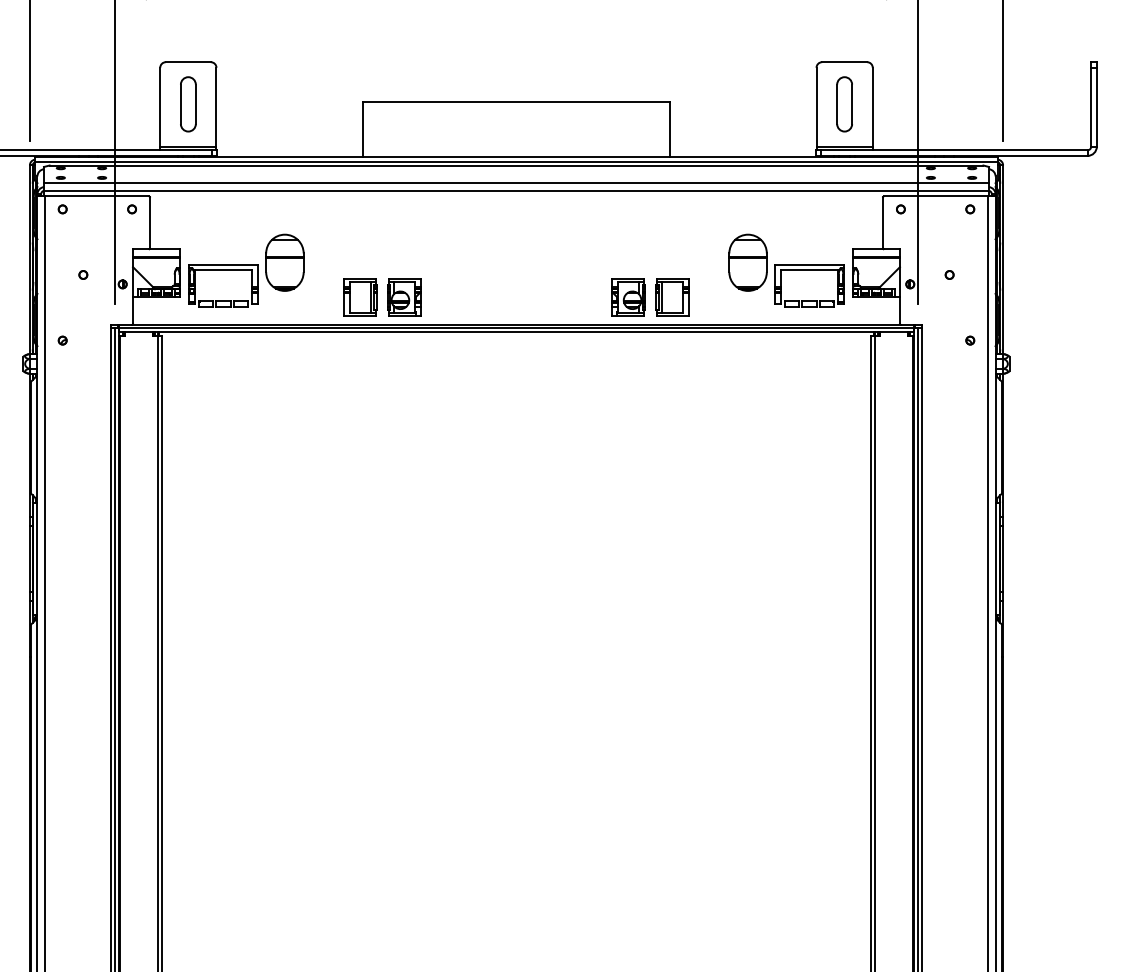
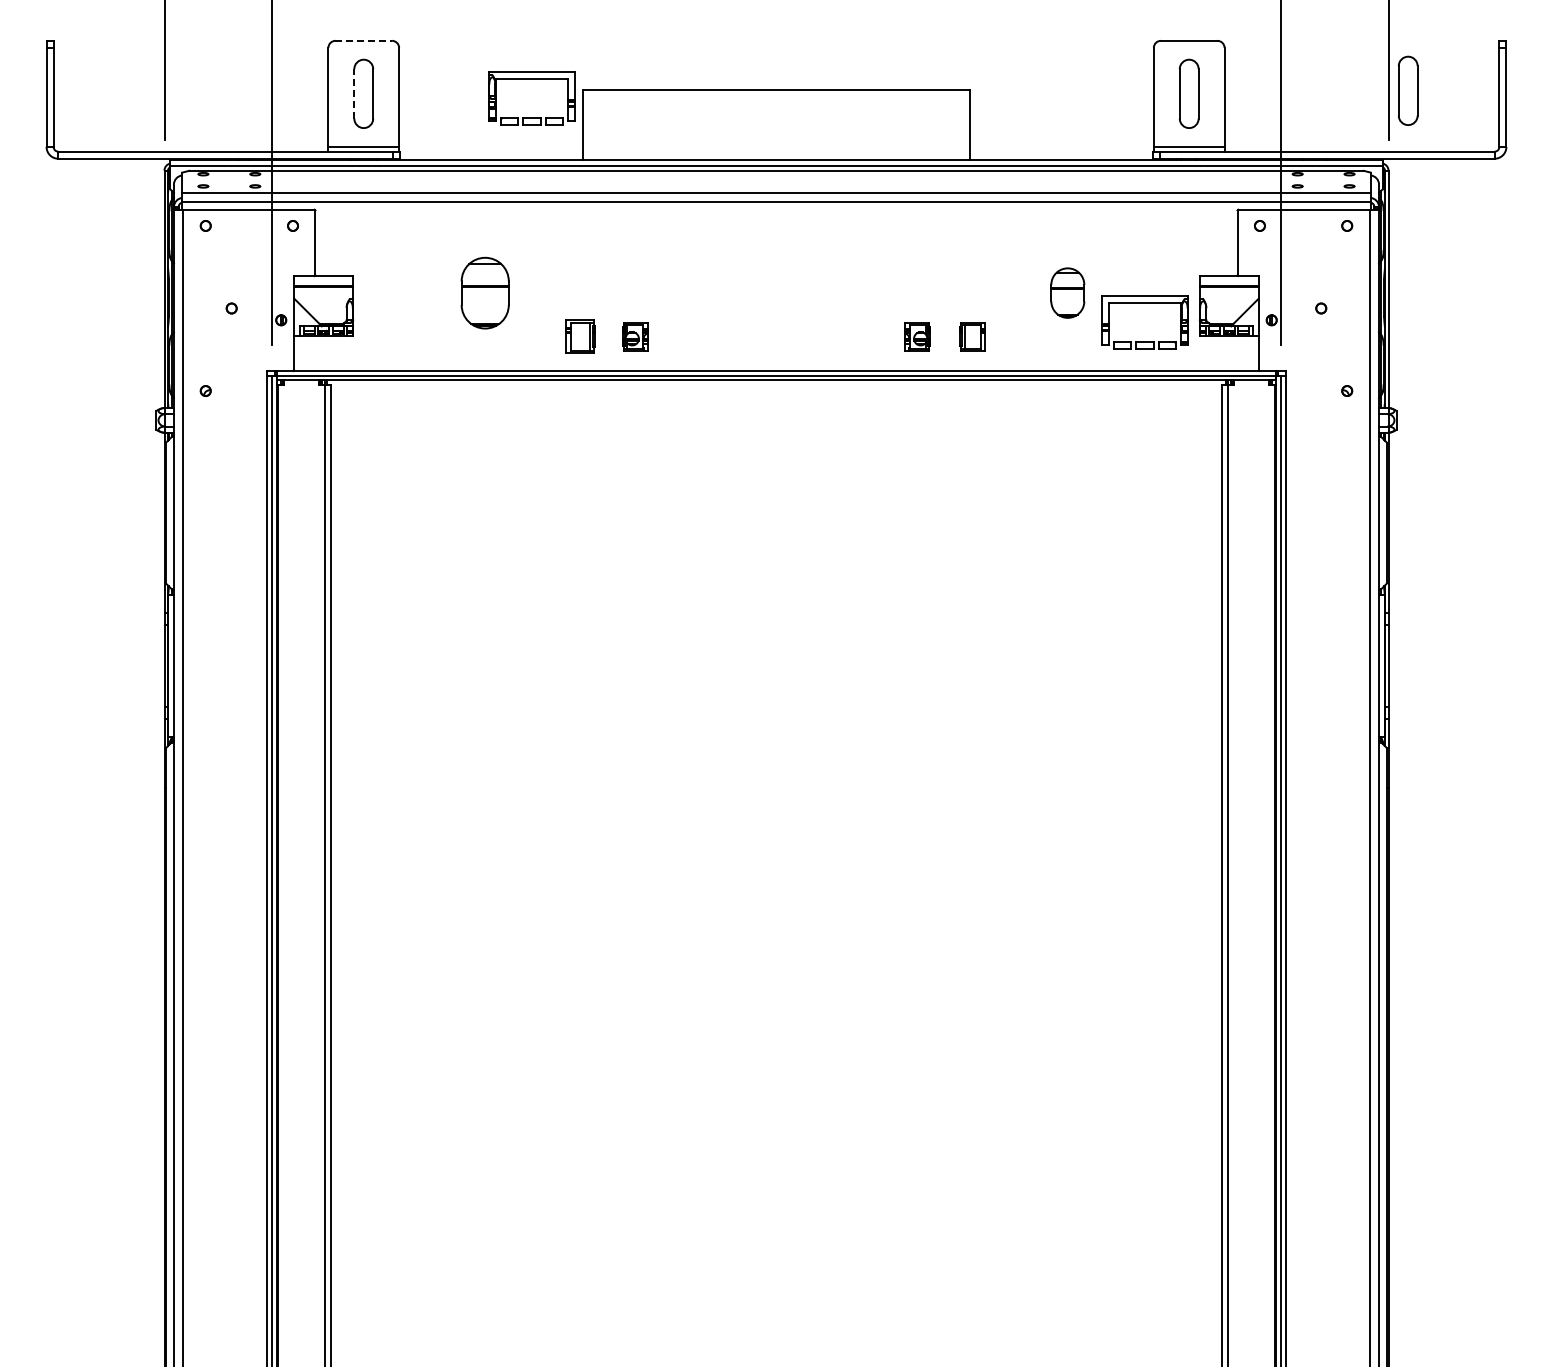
line: (188, 61) -> (364, 40), solid -> dashed
part: (1018, 101) -> (1407, 90), added
line: (180, 104) -> (354, 93), solid -> dashed
part: (747, 262) -> (1067, 292), size x0.7
part: (223, 271) -> (531, 79), moved
part: (360, 297) -> (580, 336), size x0.7
part: (403, 297) -> (634, 336), size x0.6
part: (628, 297) -> (917, 336), size x0.6
part: (672, 297) -> (972, 336), size x0.6

